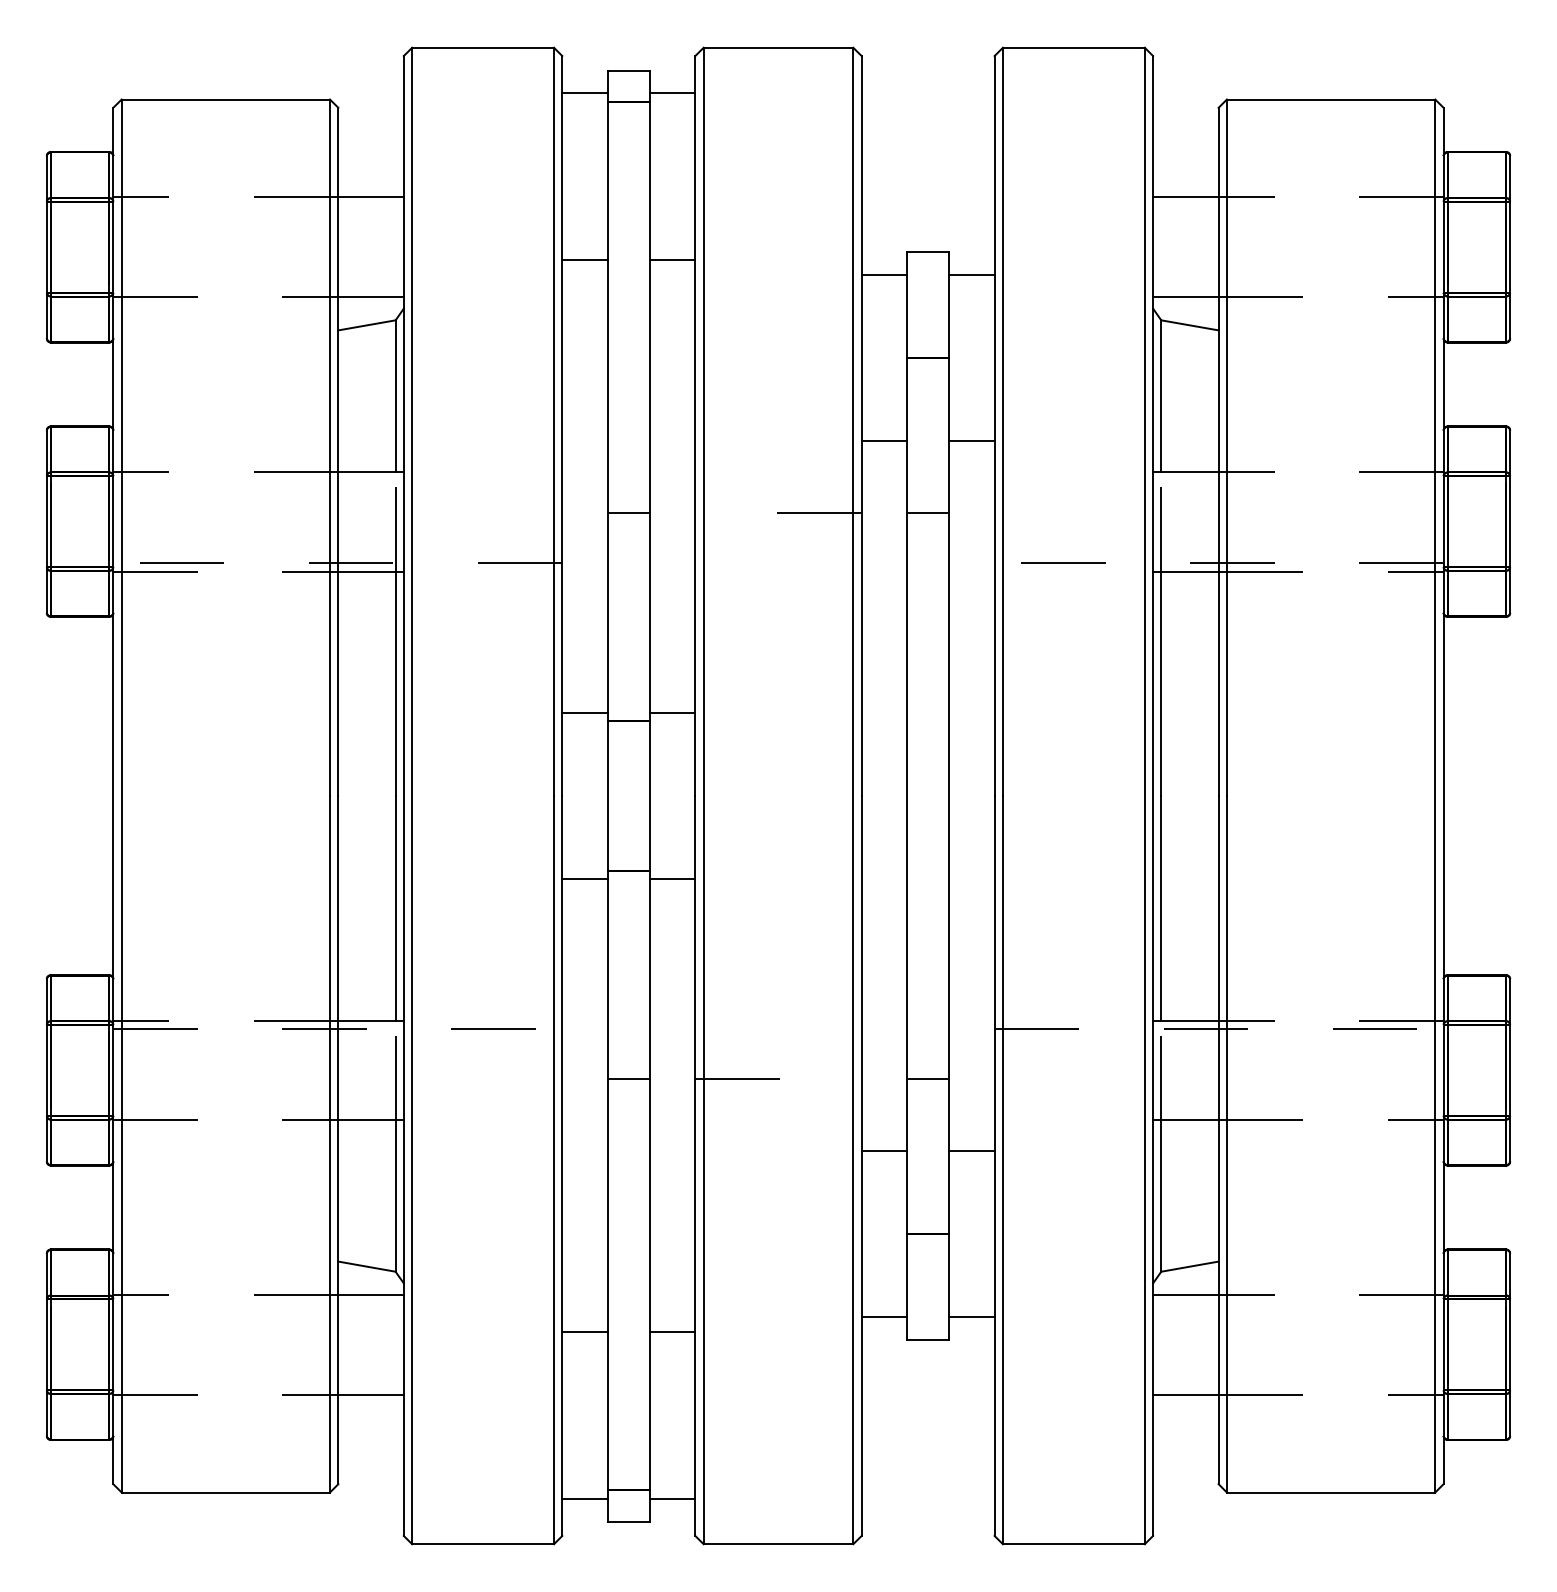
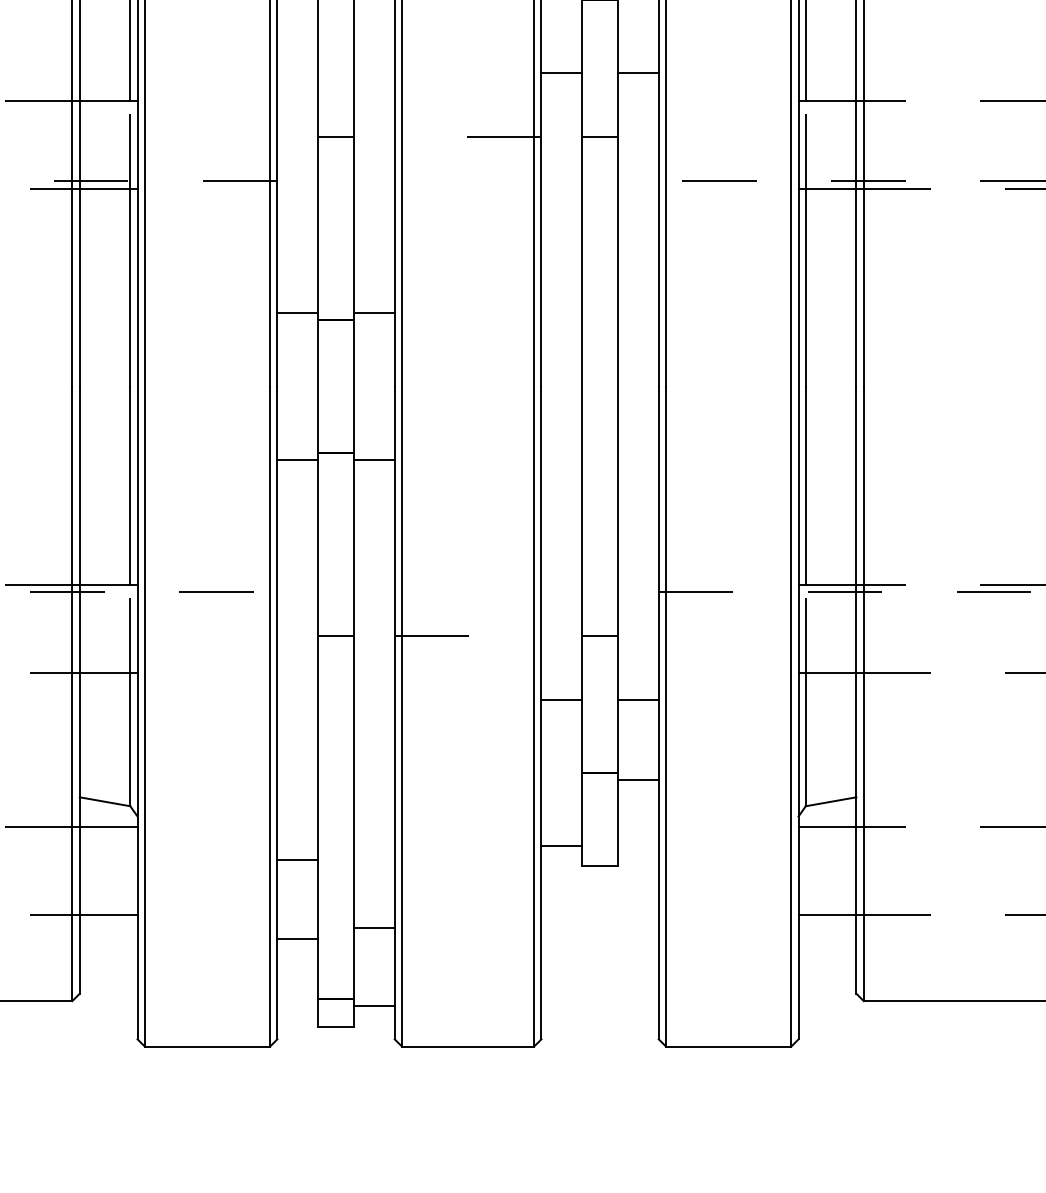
line: (971, 1317) -> (638, 780), moved
line: (672, 1332) -> (374, 927), moved
line: (585, 1498) -> (297, 938), moved

